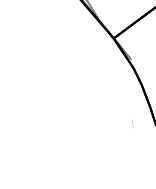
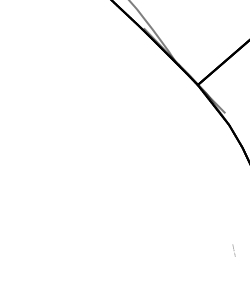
text: (132, 123) -> (233, 250), moved

